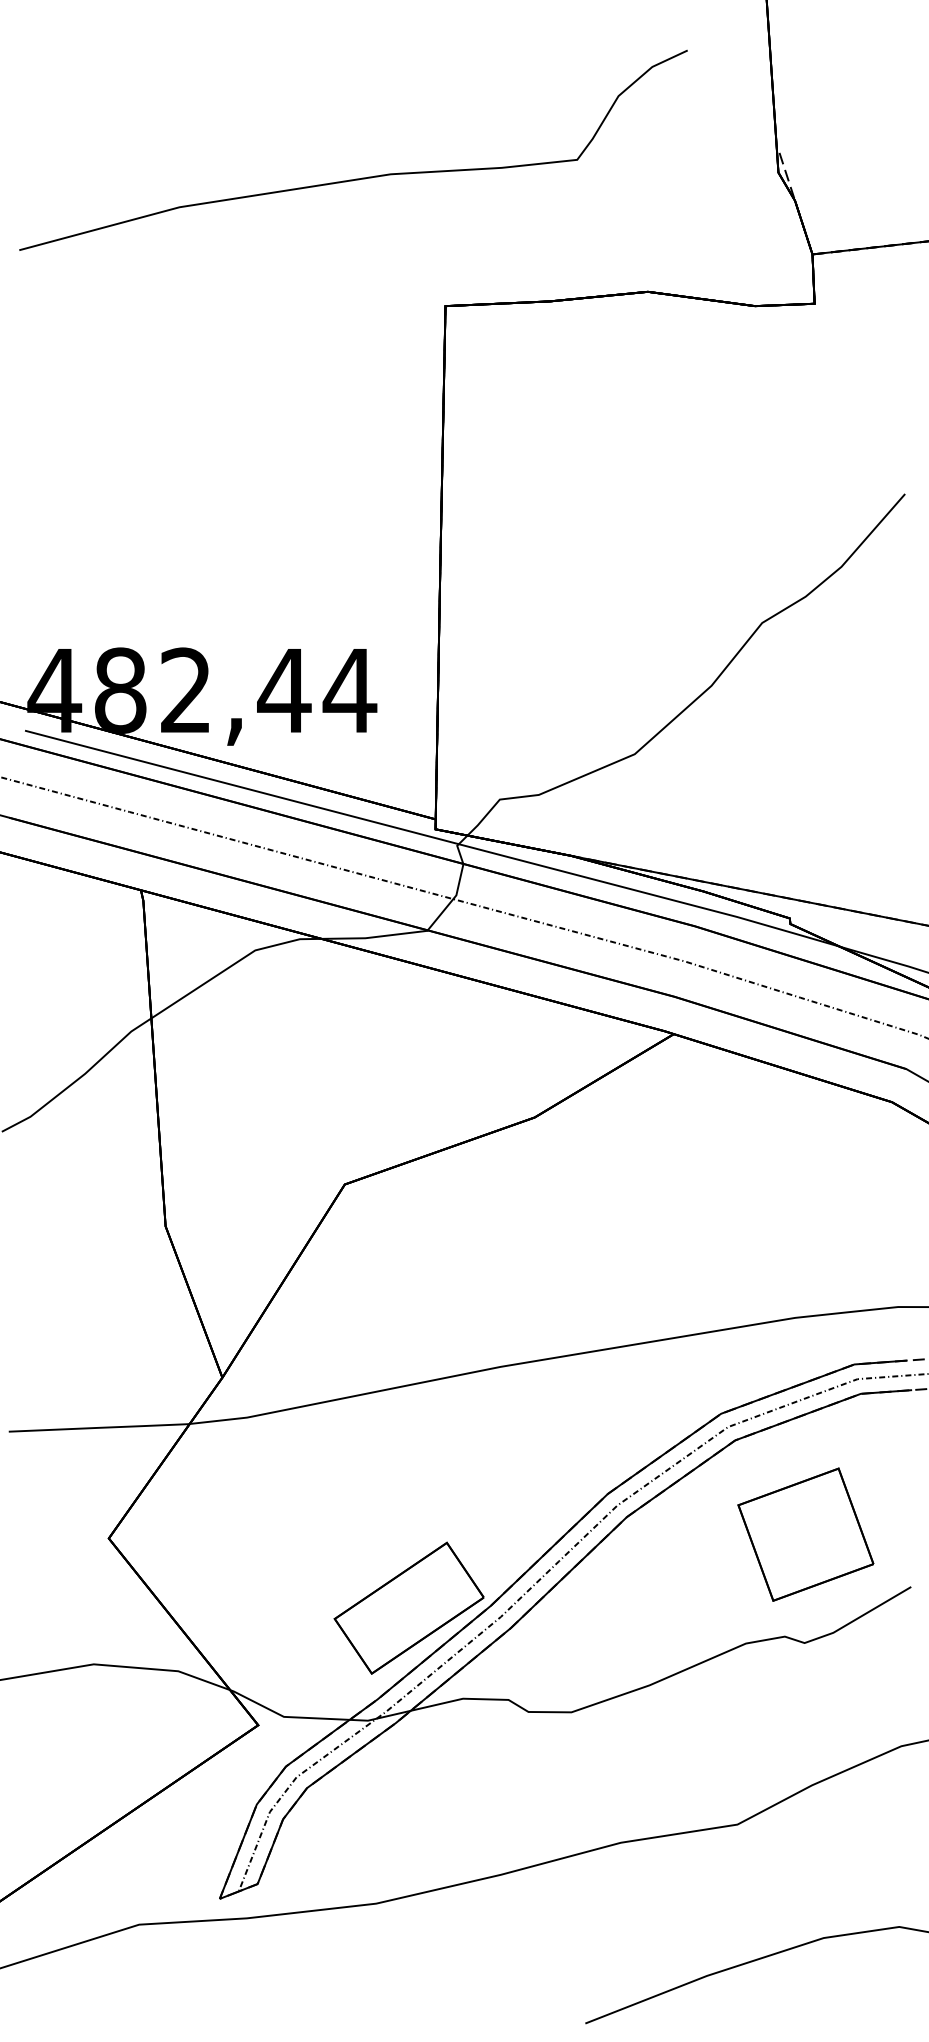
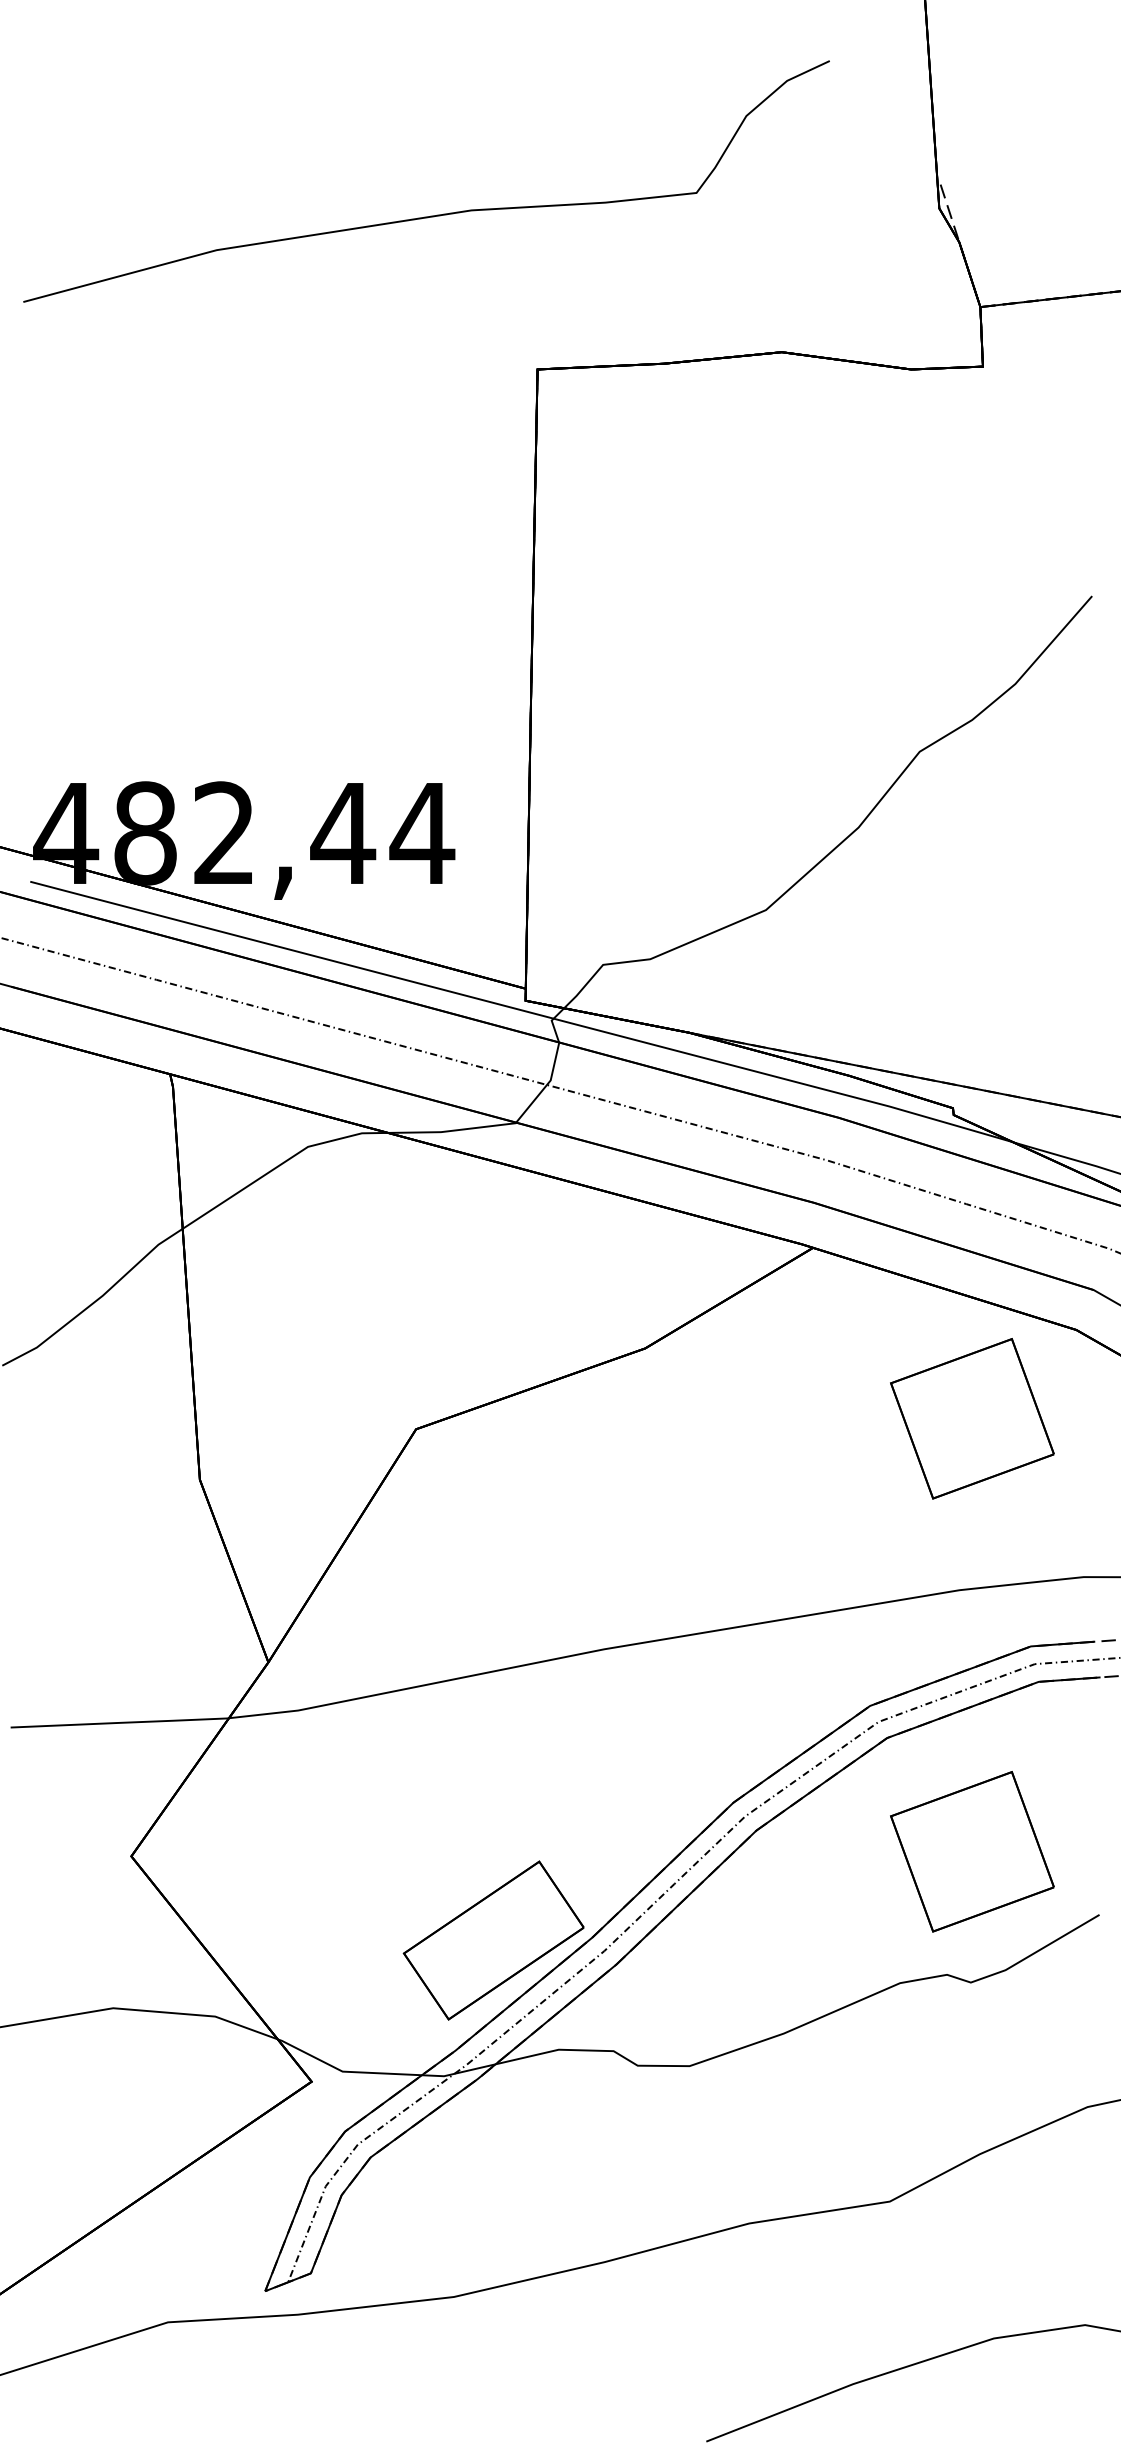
part: (805, 1175) -> (972, 1418), added

